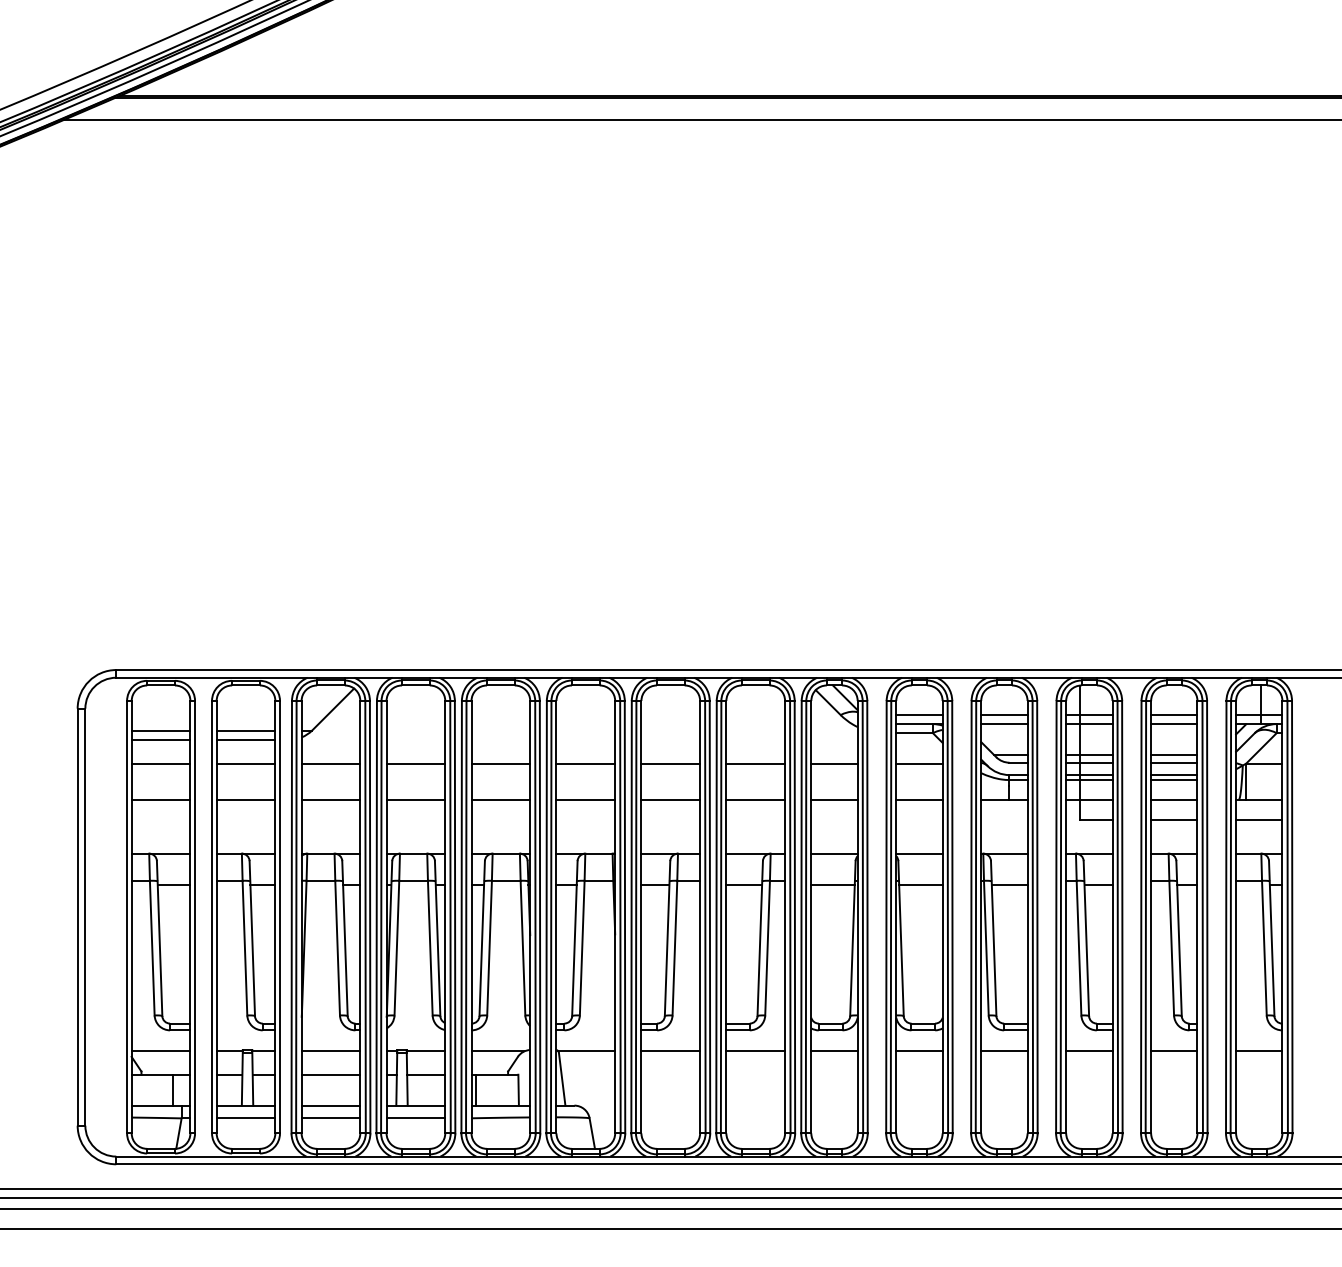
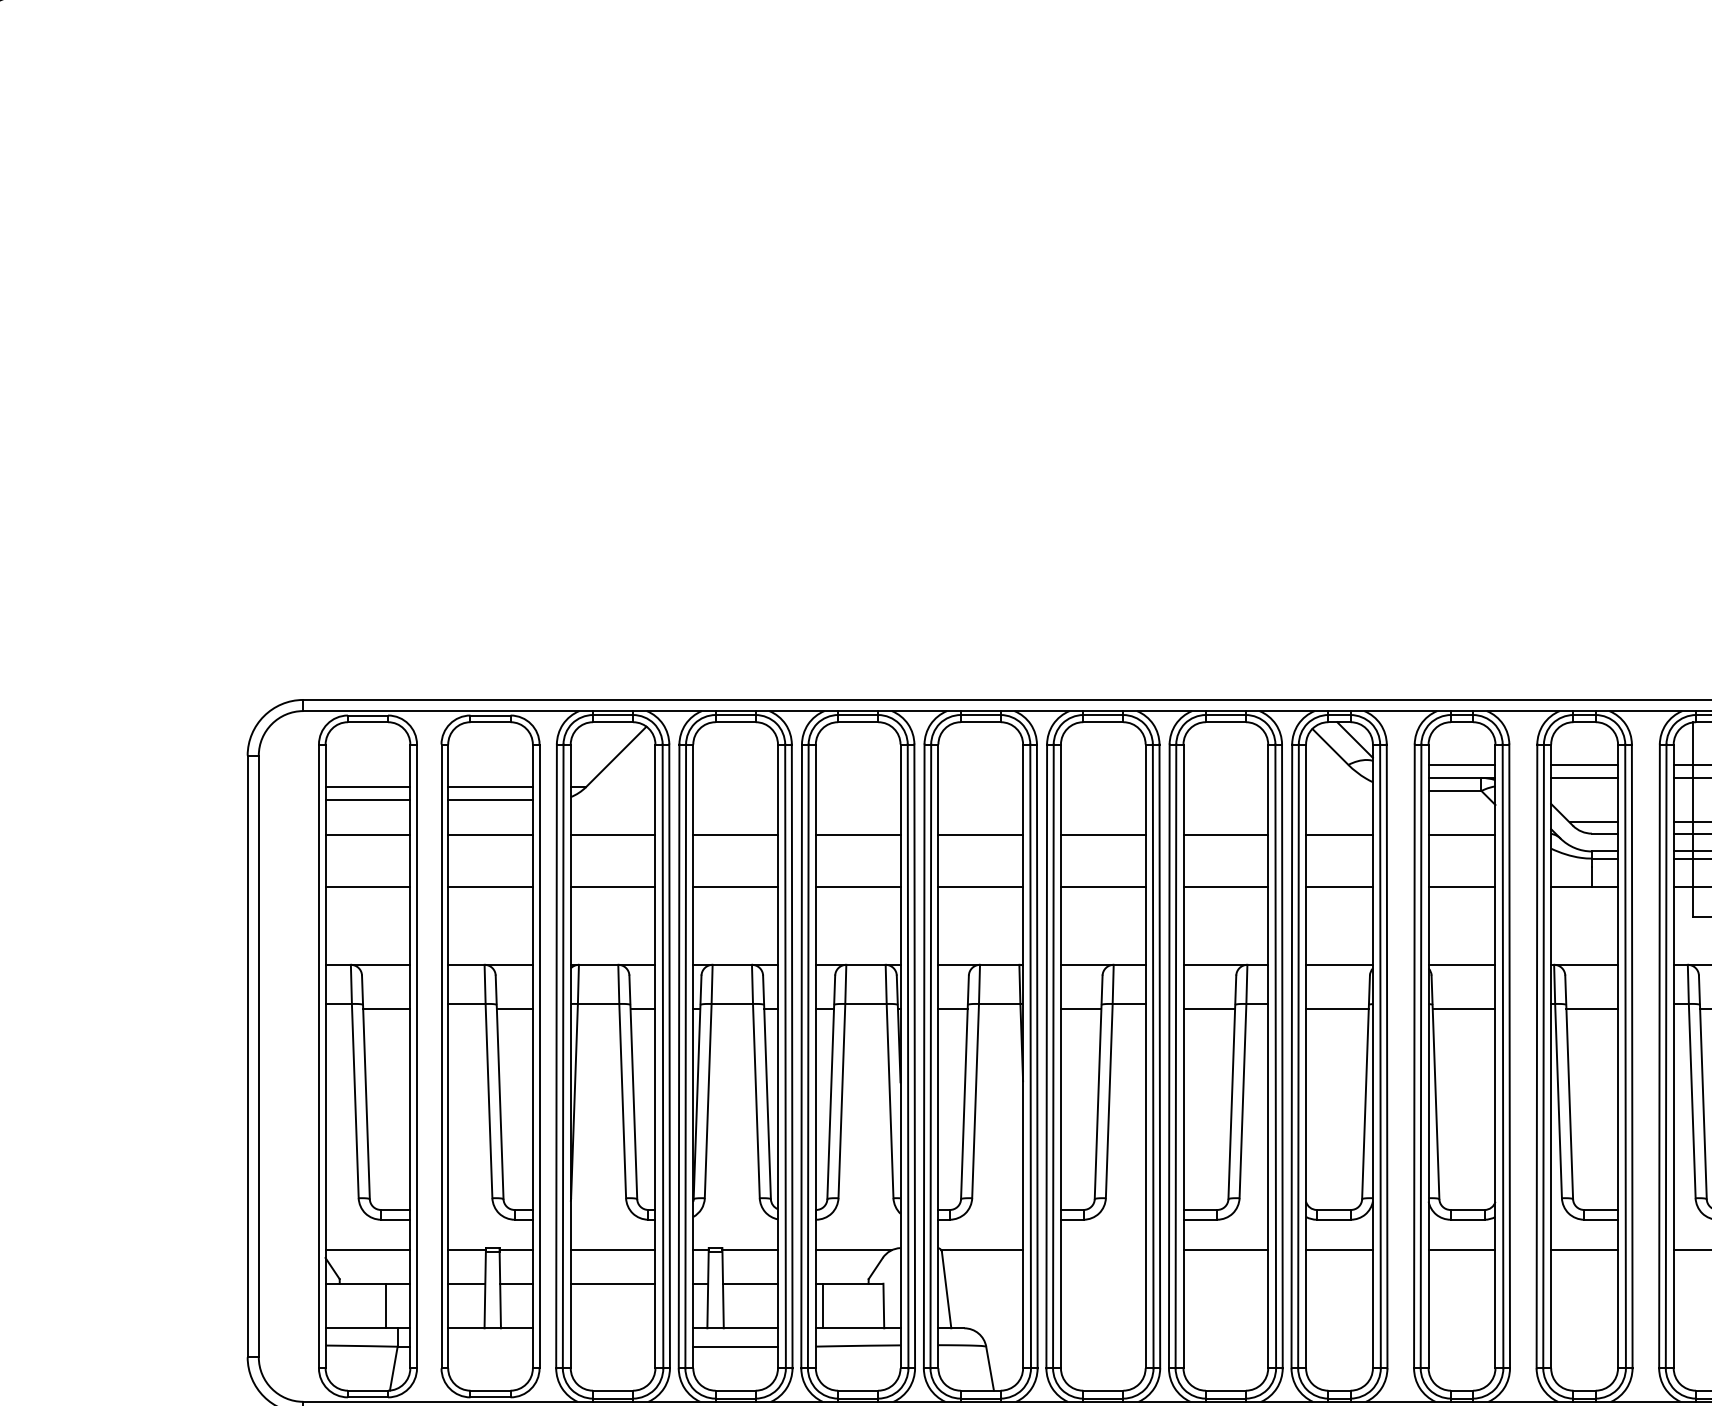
line: (670, 1051) -> (1102, 1250), removed
line: (330, 1105) -> (612, 1328), removed
line: (245, 1118) -> (489, 1346), removed
line: (330, 1118) -> (612, 1346), removed

